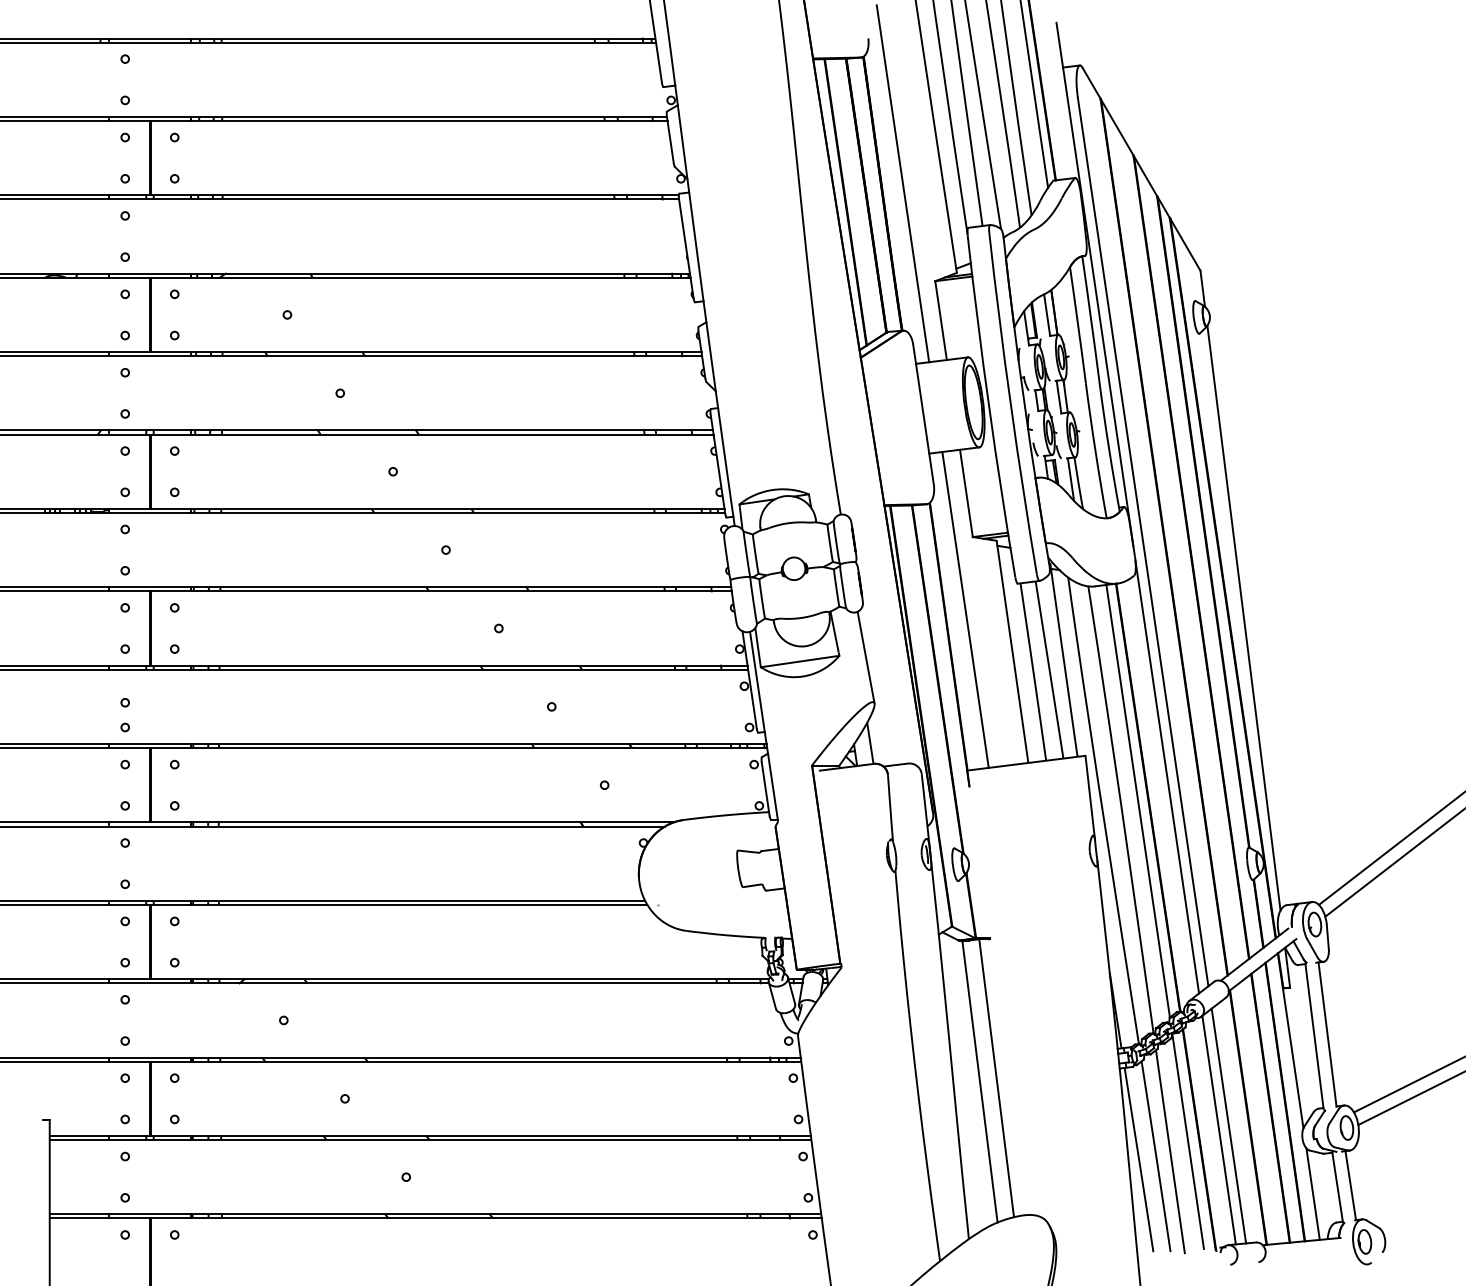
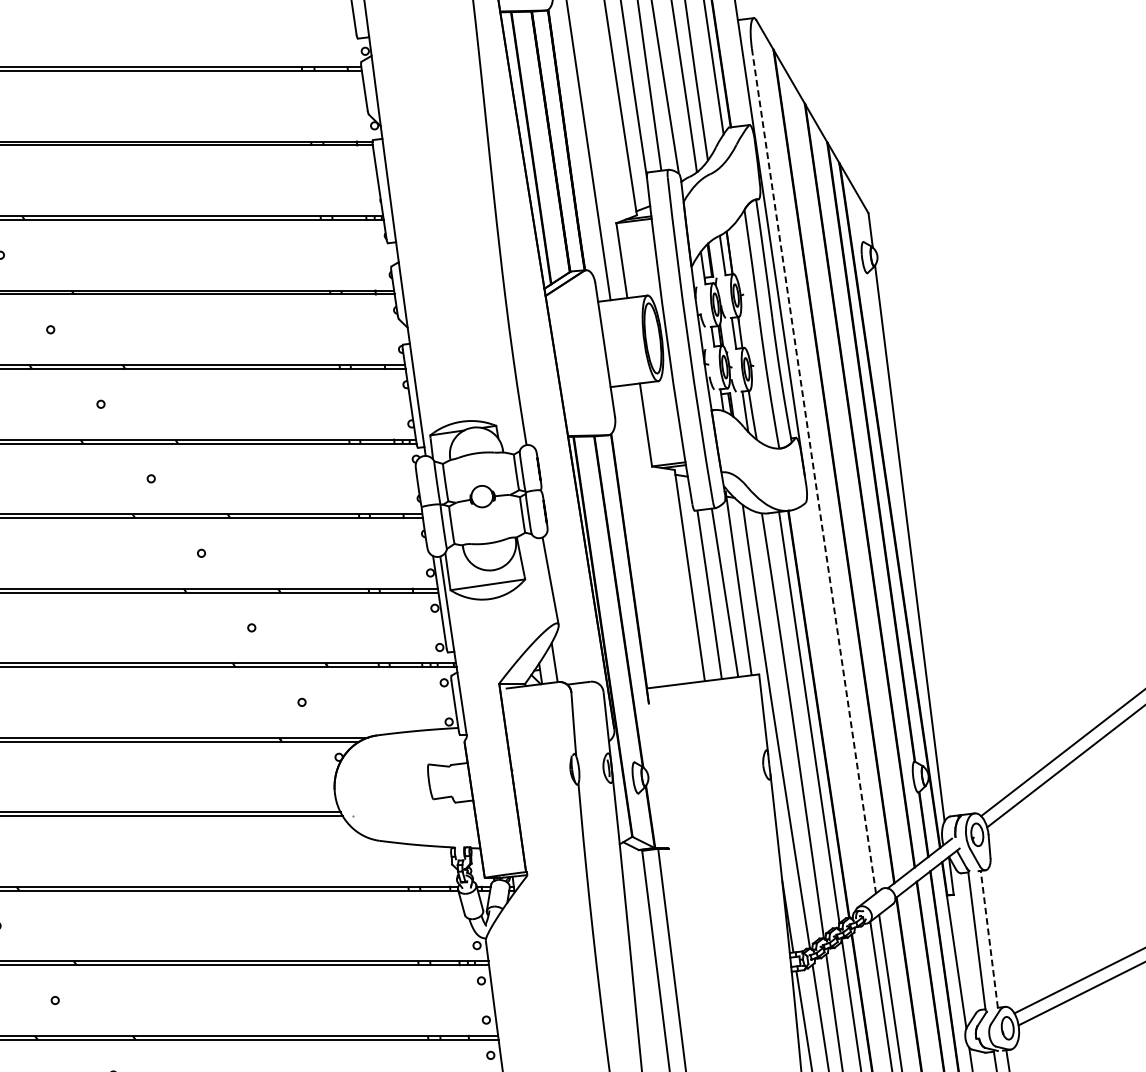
line: (1143, 542) -> (814, 471), solid -> dashed
line: (965, 609) -> (645, 535), removed
line: (1167, 776) -> (837, 694), removed
line: (1327, 1034) -> (989, 939), solid -> dashed

